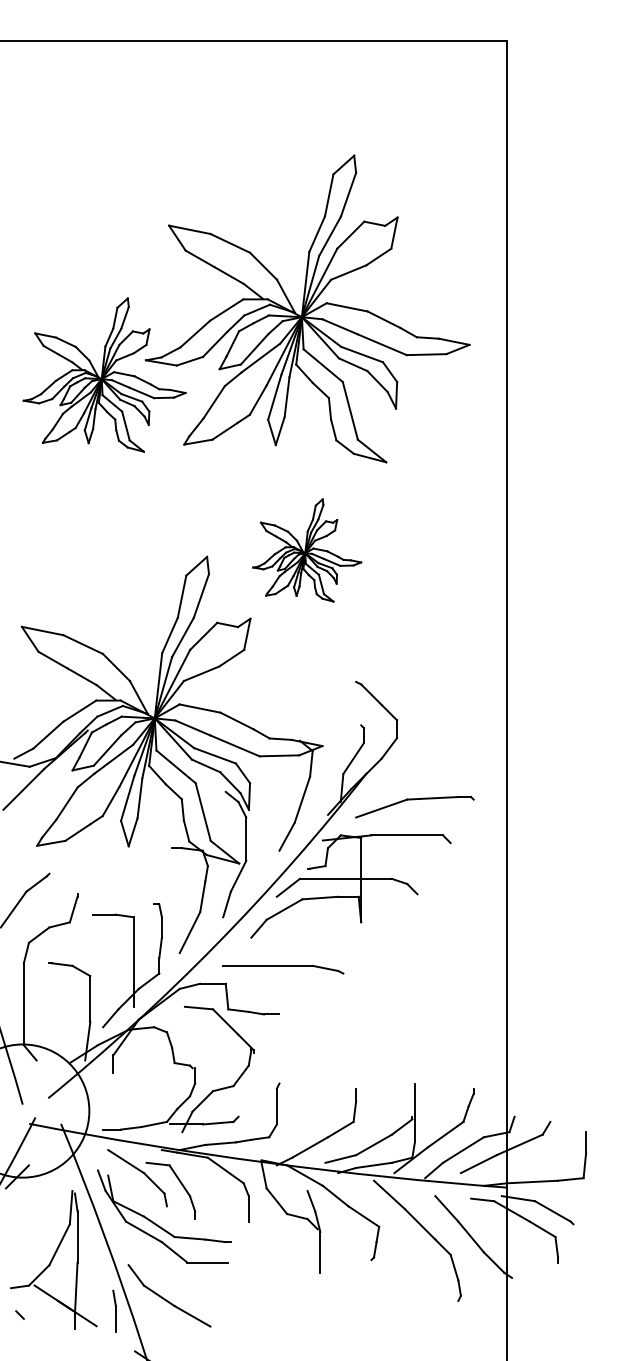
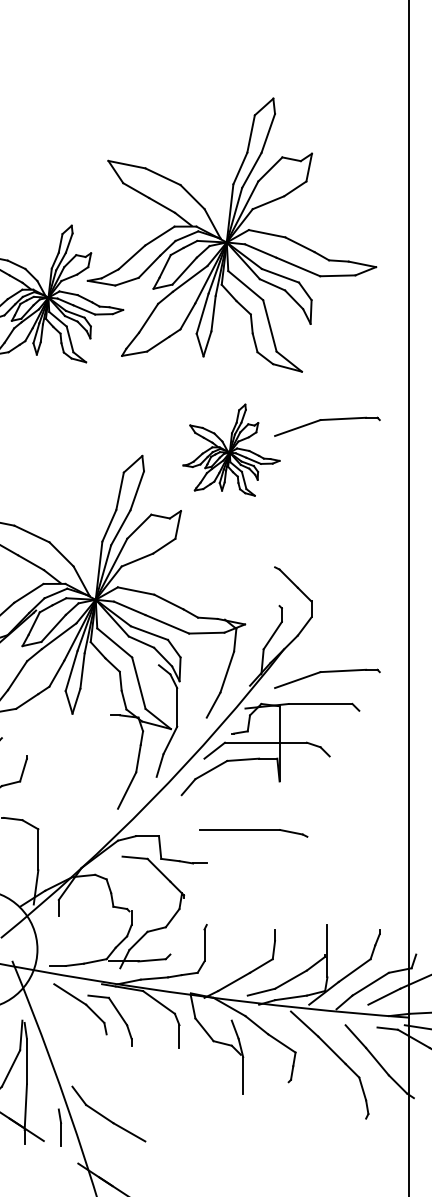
part: (414, 517) -> (327, 420), added
part: (127, 965) -> (71, 819), removed
part: (283, 969) -> (254, 833), moved
part: (159, 1225) -> (99, 1051), removed

